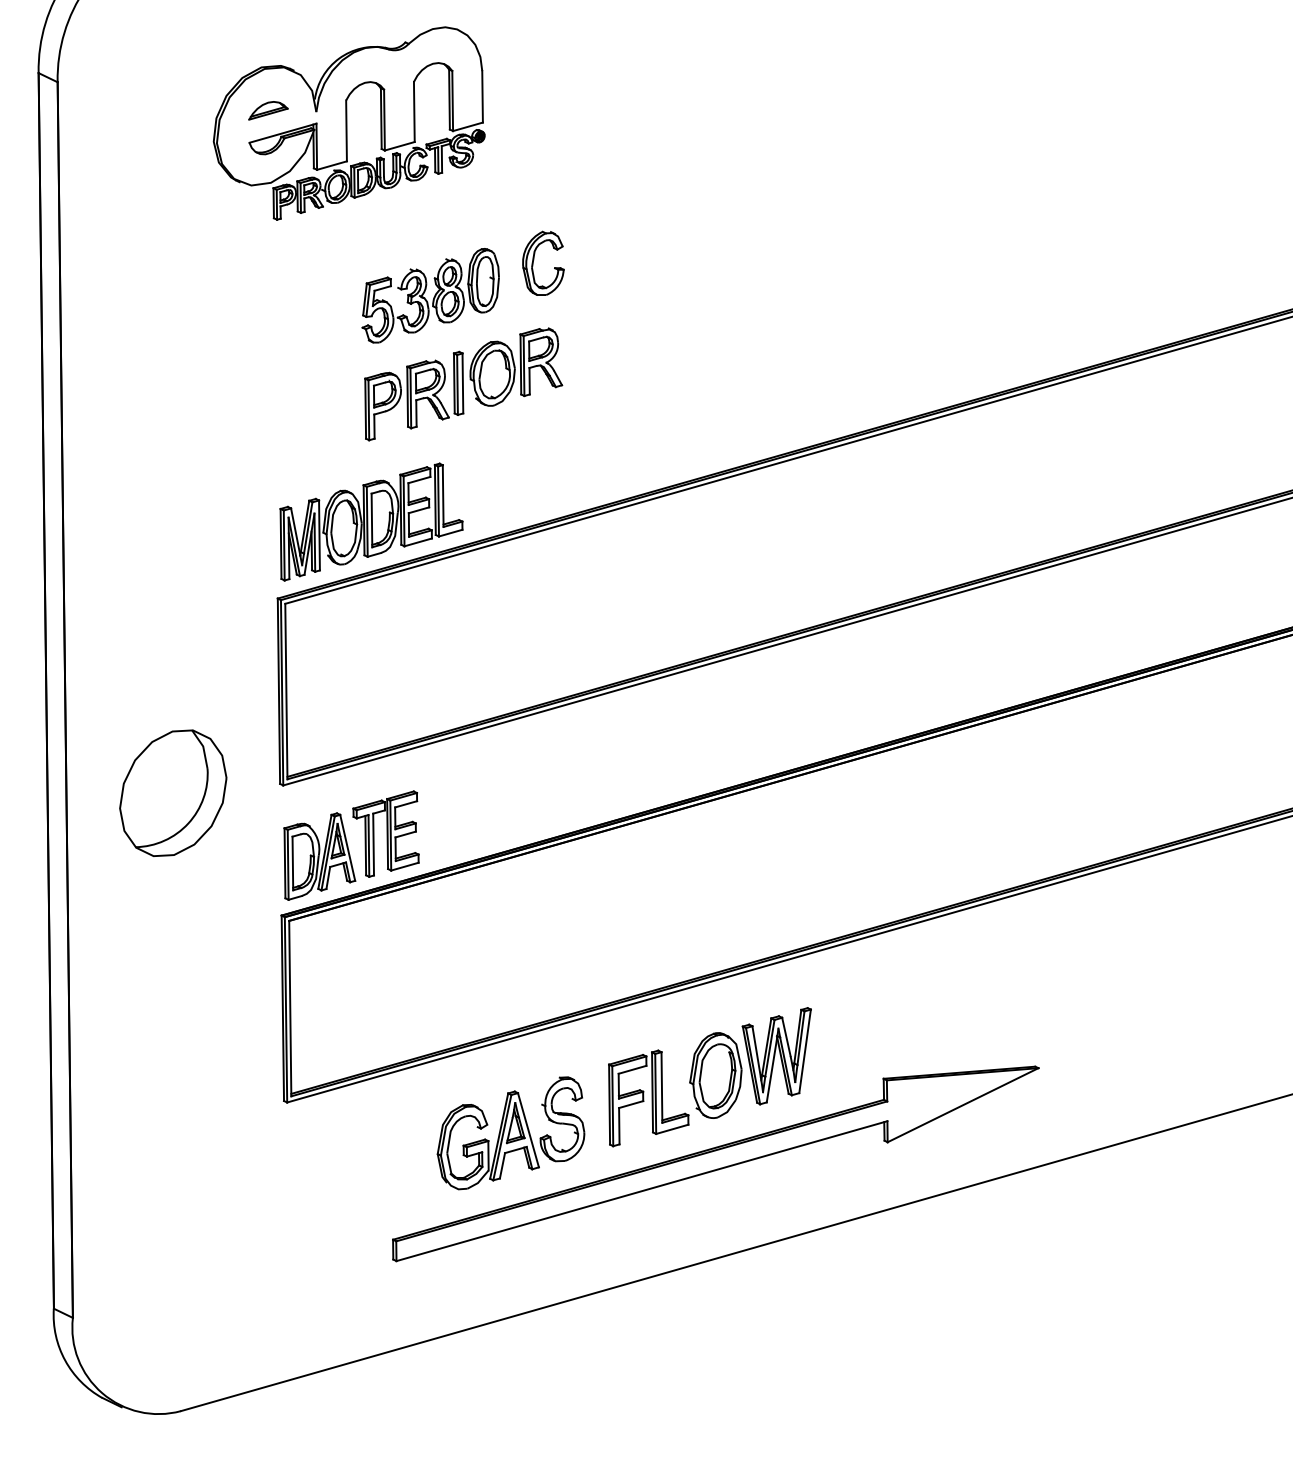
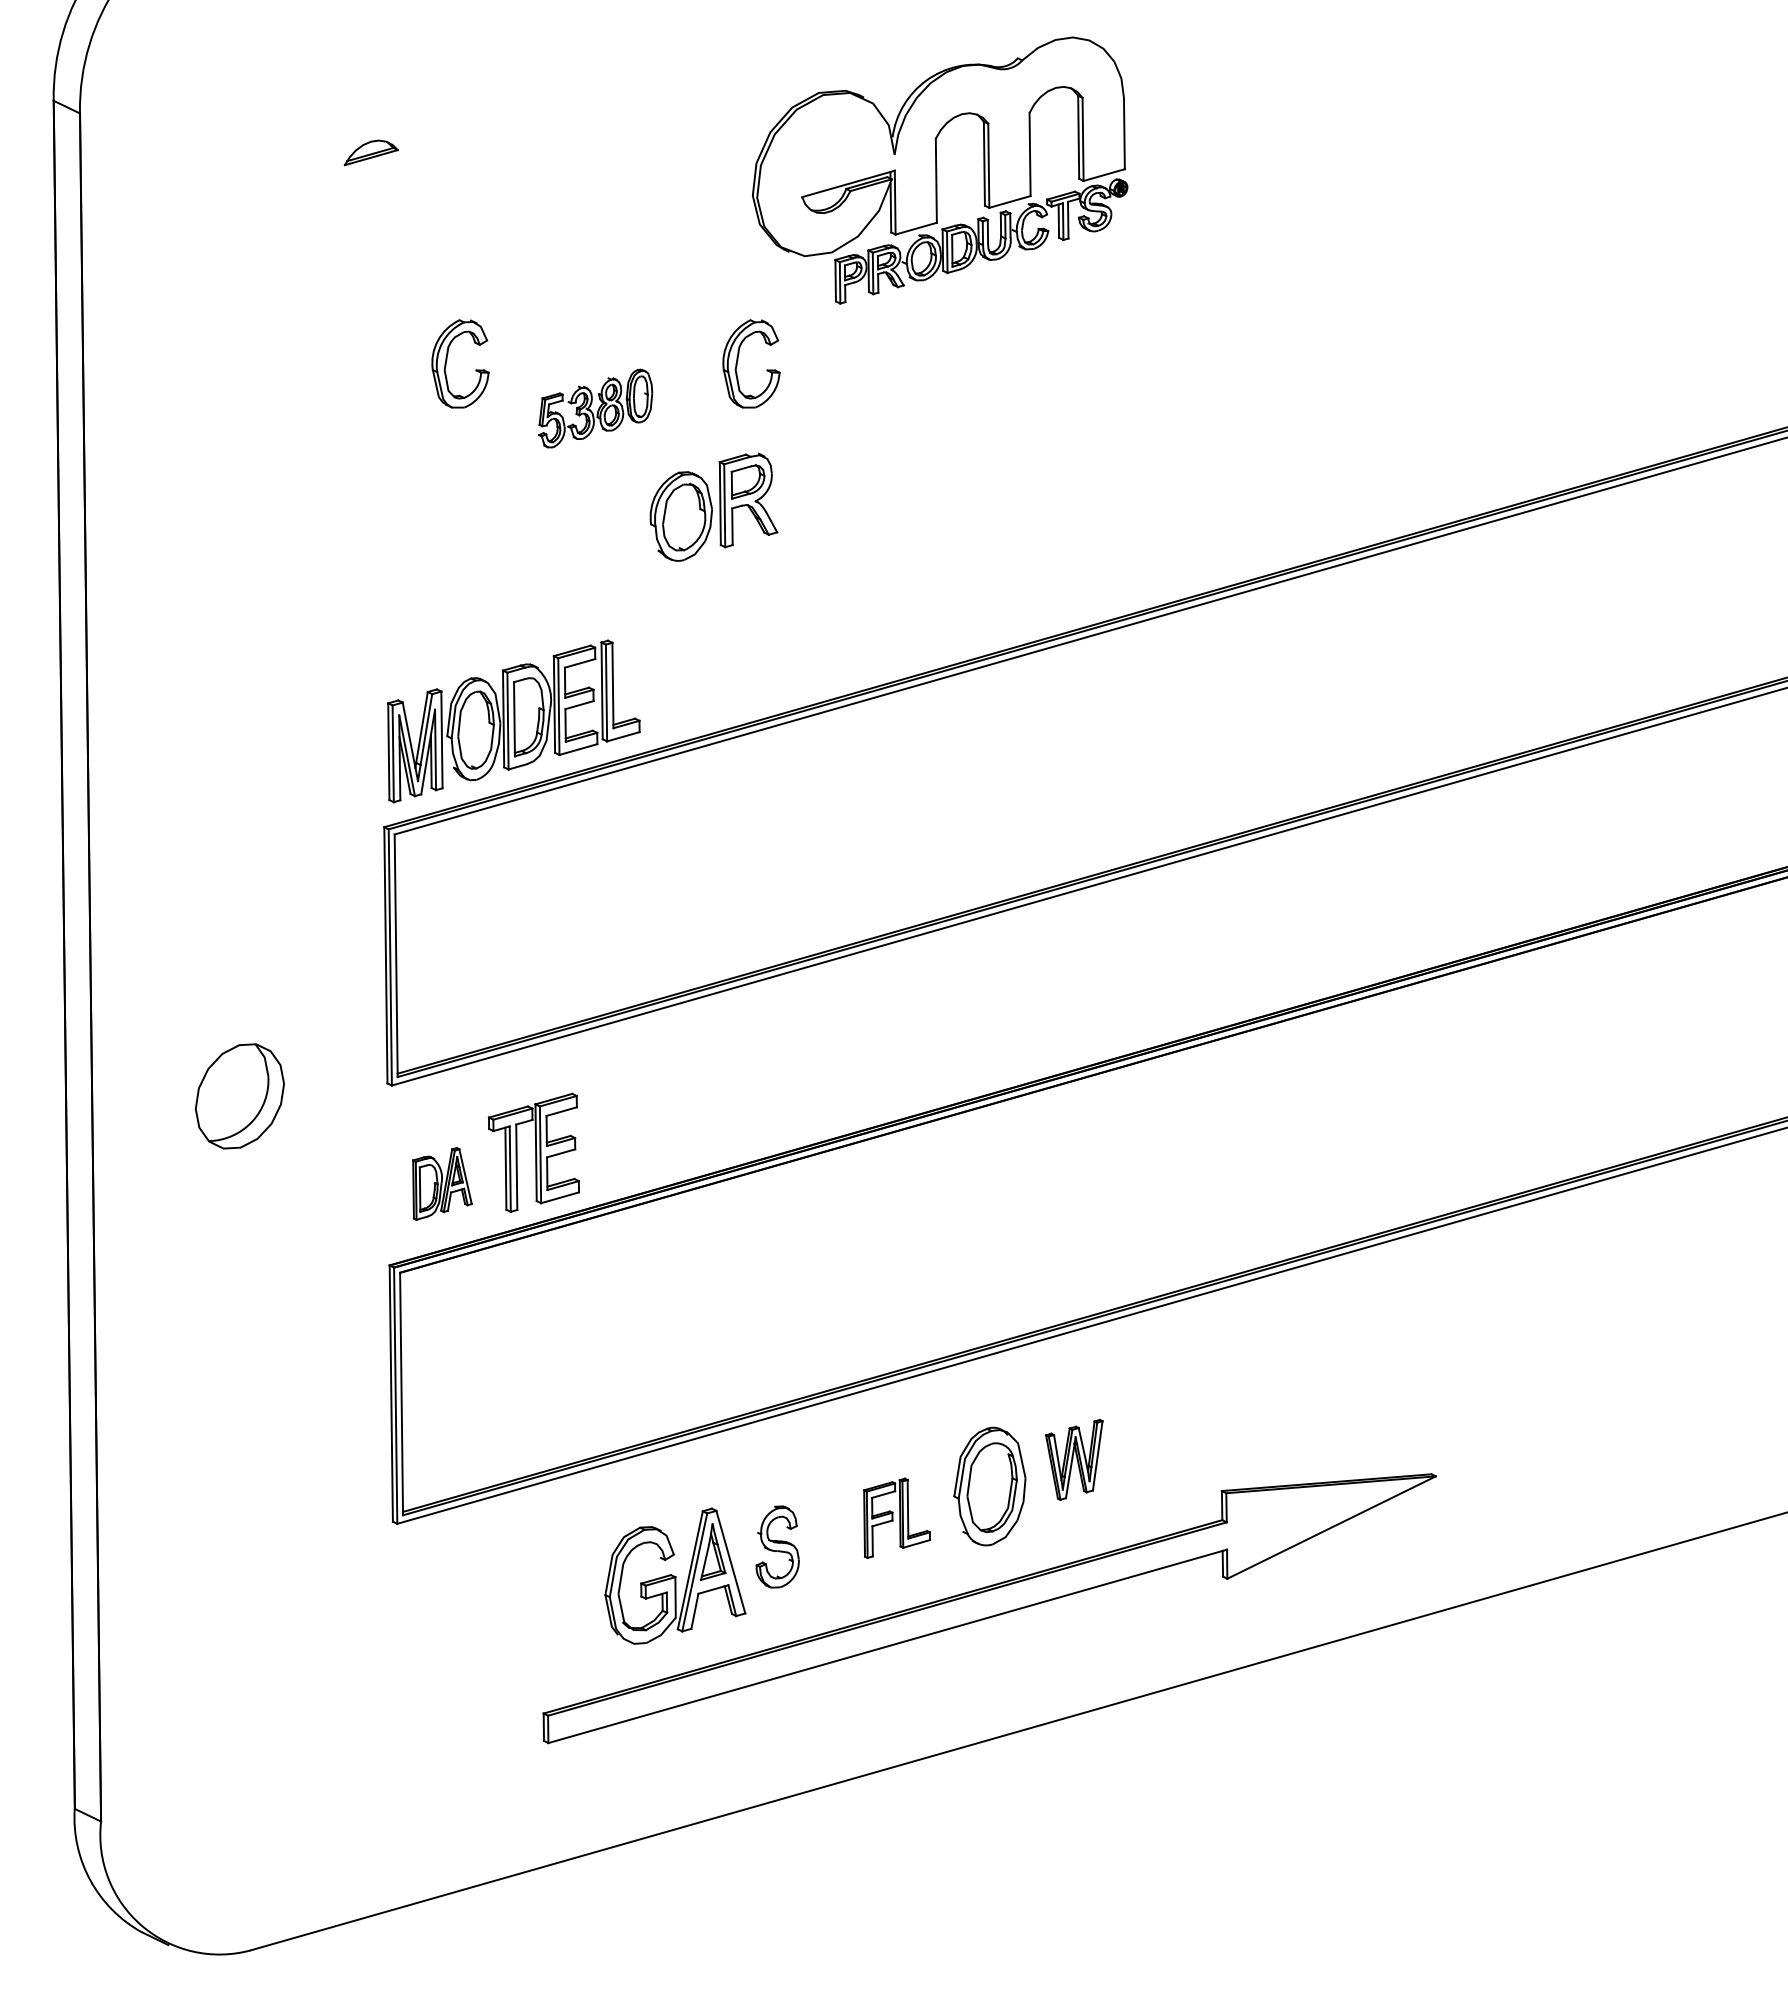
part: (349, 123) -> (940, 170), moved
part: (323, 260) -> (447, 360), added
part: (430, 295) -> (595, 408), size x0.6
part: (413, 396) -> (572, 547), removed
part: (173, 793) -> (239, 1096), size x0.6
part: (319, 856) -> (442, 1183), size x0.6
part: (777, 1055) -> (1074, 1459), size x0.6
part: (648, 1098) -> (896, 1518), size x0.6
part: (562, 1118) -> (777, 1546), size x0.7

